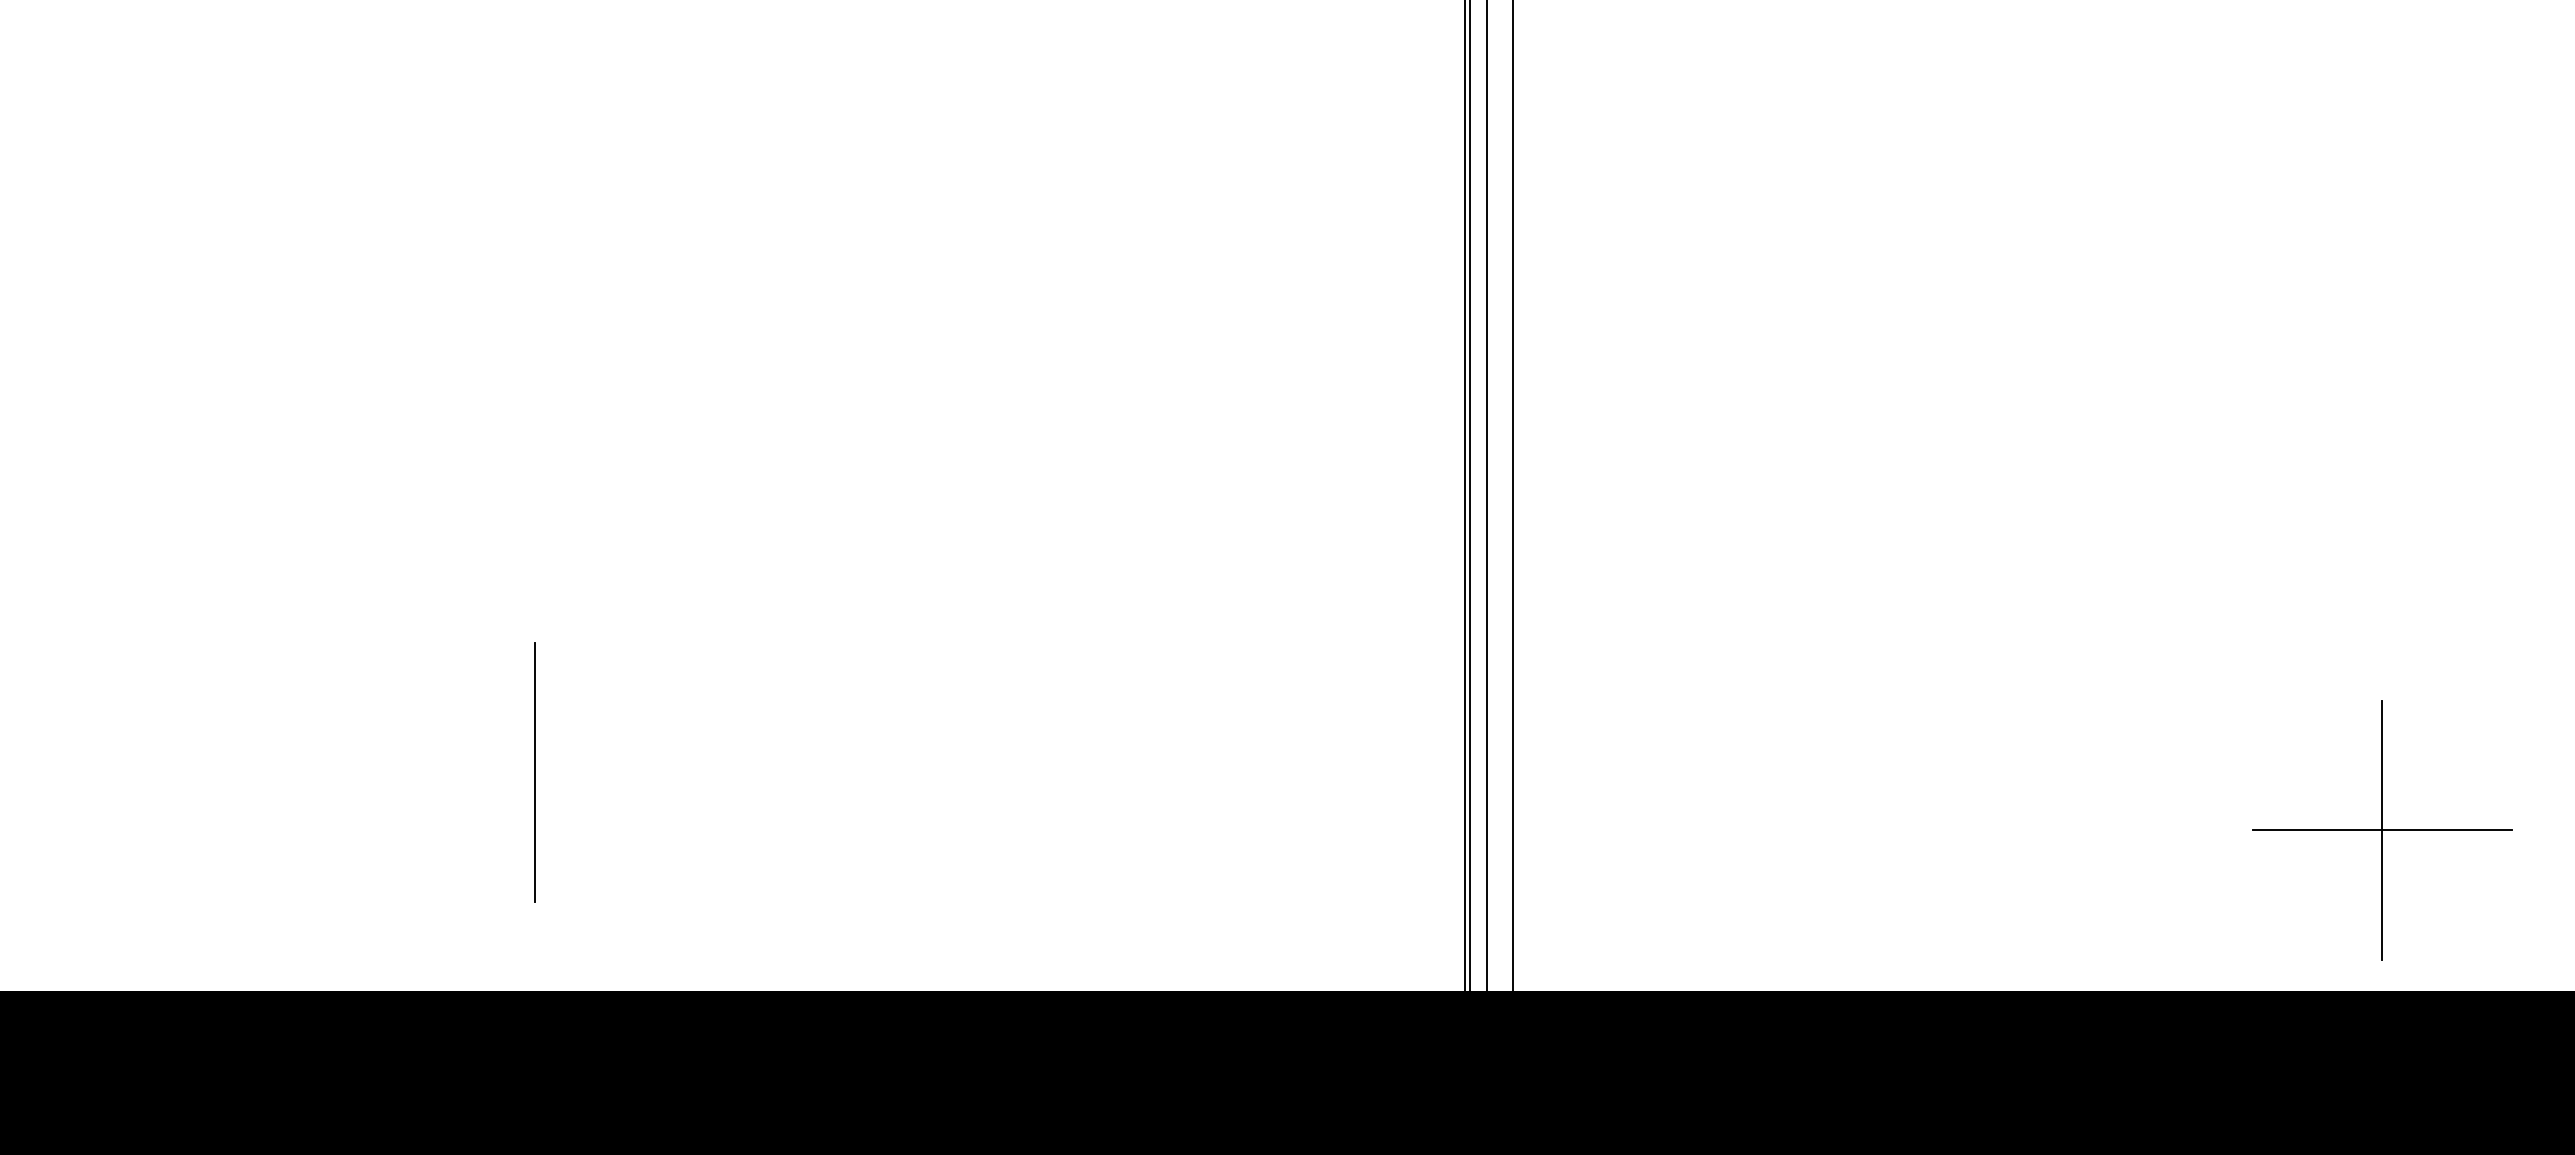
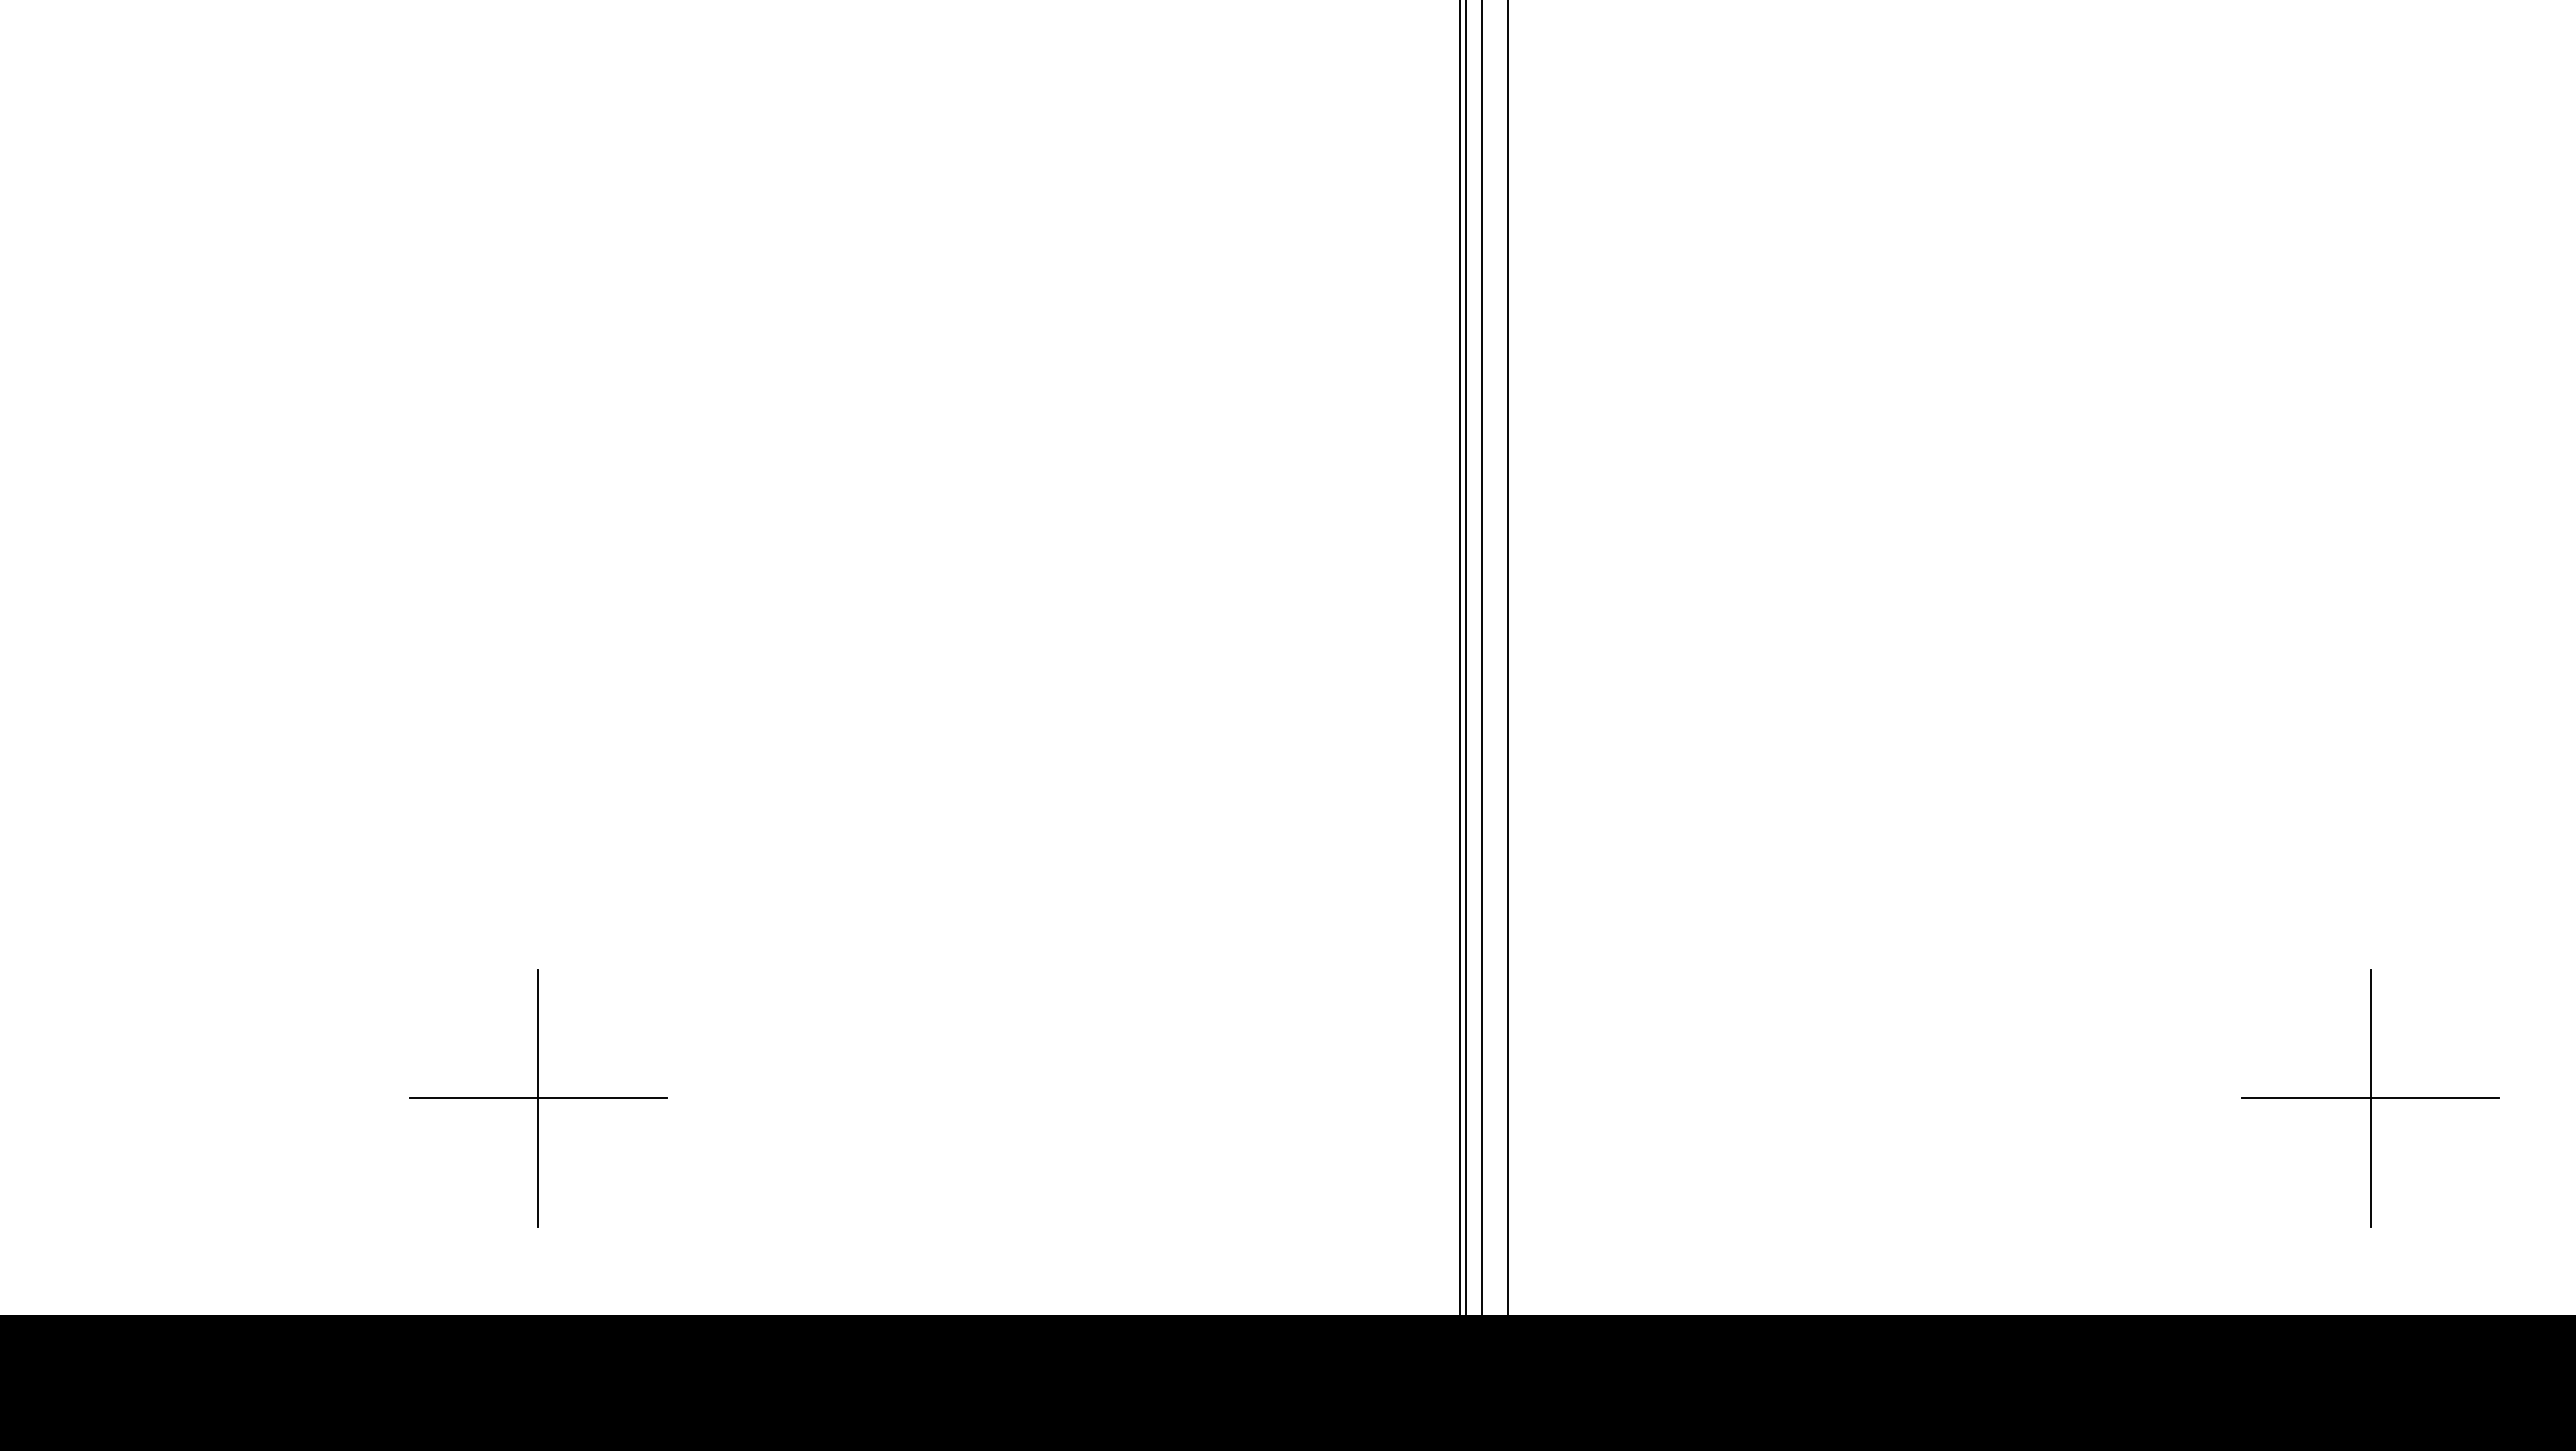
line: (534, 773) -> (537, 1098), added
part: (2382, 830) -> (2370, 1098), moved

